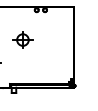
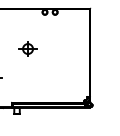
part: (22, 39) -> (27, 48), size x0.7

